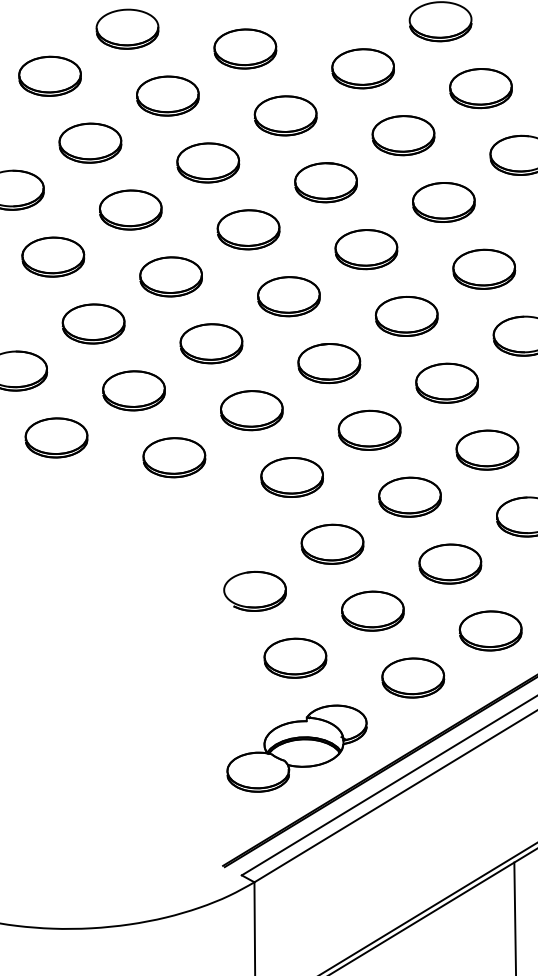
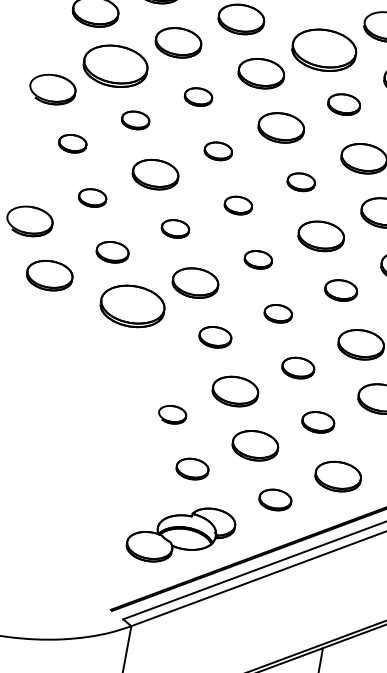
part: (362, 68) -> (323, 50), size x1.4
part: (403, 135) -> (344, 104), size x0.7
part: (90, 142) -> (115, 65), size x1.4
part: (208, 162) -> (198, 96), size x0.6
part: (130, 209) -> (135, 120), size x0.6
part: (248, 229) -> (218, 151), size x0.6
part: (366, 249) -> (301, 182), size x0.6
part: (53, 256) -> (72, 143), size x0.6
part: (288, 296) -> (238, 205), size x0.6
part: (93, 323) -> (92, 197), size x0.6
part: (211, 343) -> (175, 228), size x0.6
part: (329, 363) -> (258, 259), size x0.6
part: (446, 382) -> (340, 289), size x0.7
part: (133, 390) -> (112, 251), size x0.7
part: (369, 429) -> (278, 313), size x0.6
part: (174, 457) -> (132, 306), size x1.4
part: (291, 477) -> (214, 337), size x0.7
part: (409, 496) -> (298, 367), size x0.7
part: (450, 563) -> (318, 421), size x0.7
part: (254, 590) -> (172, 414), size x0.6
part: (295, 657) -> (192, 468), size x0.7
part: (413, 677) -> (275, 499), size x0.7

